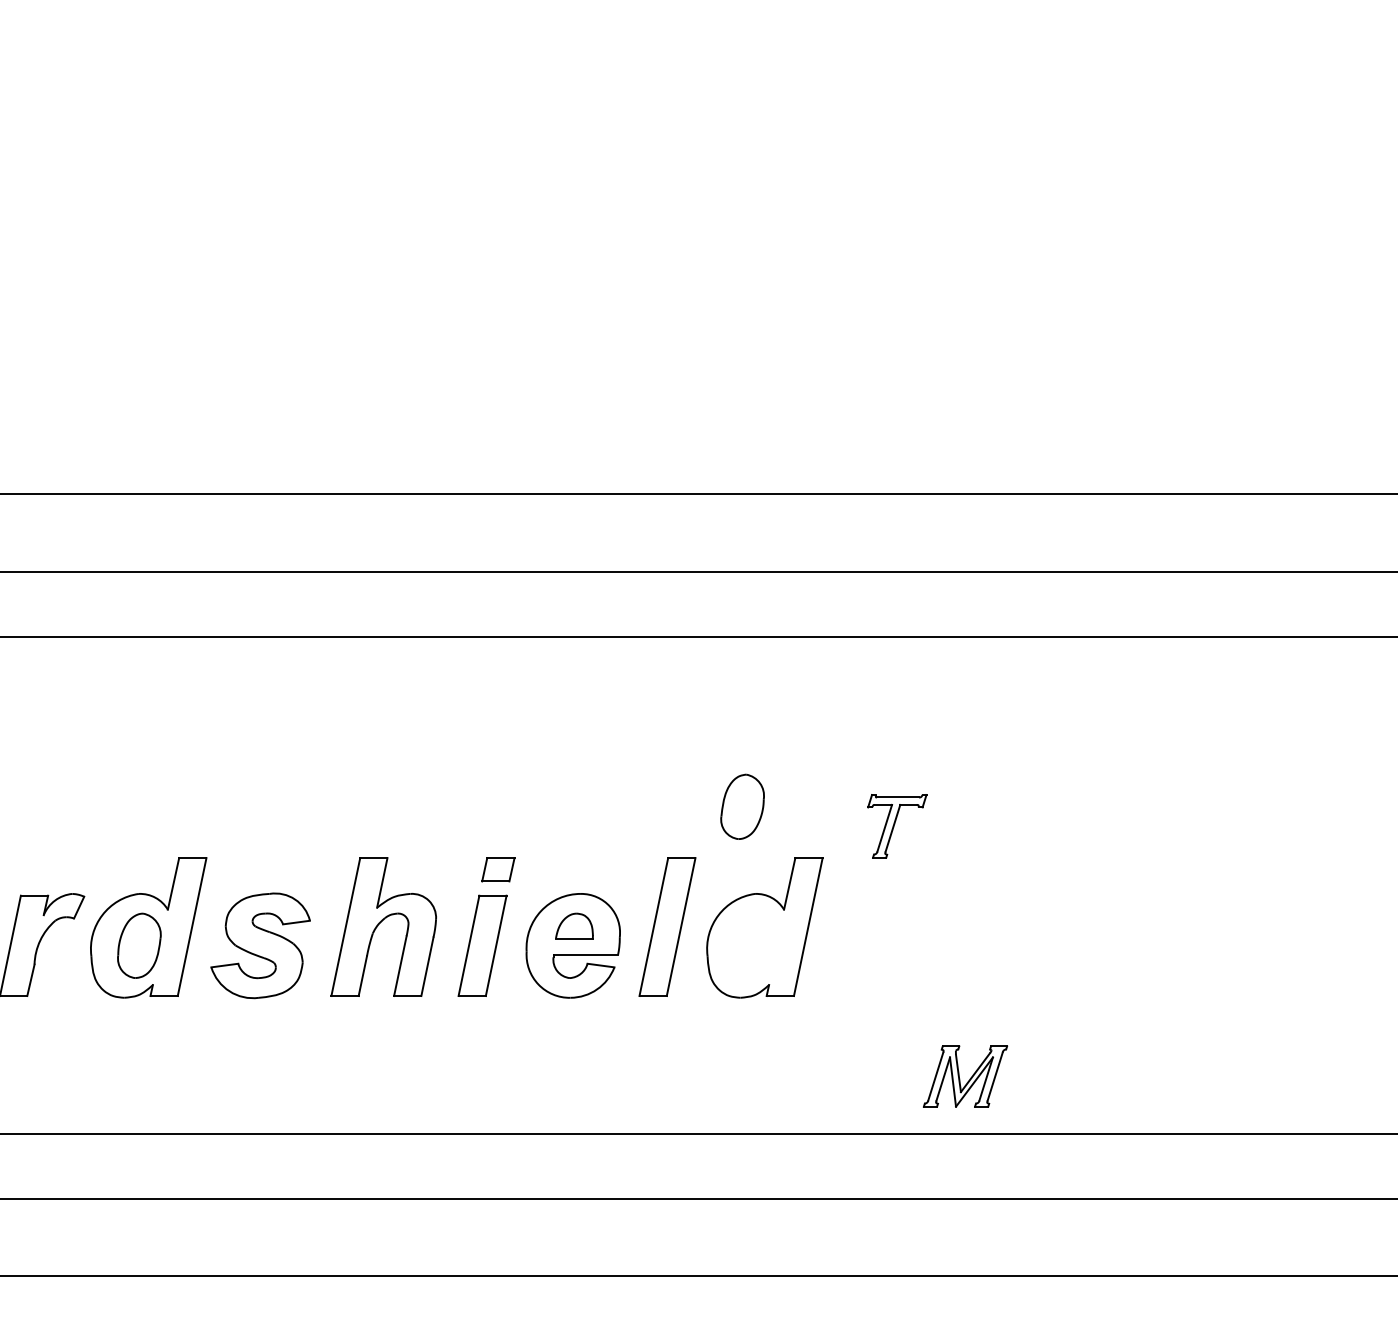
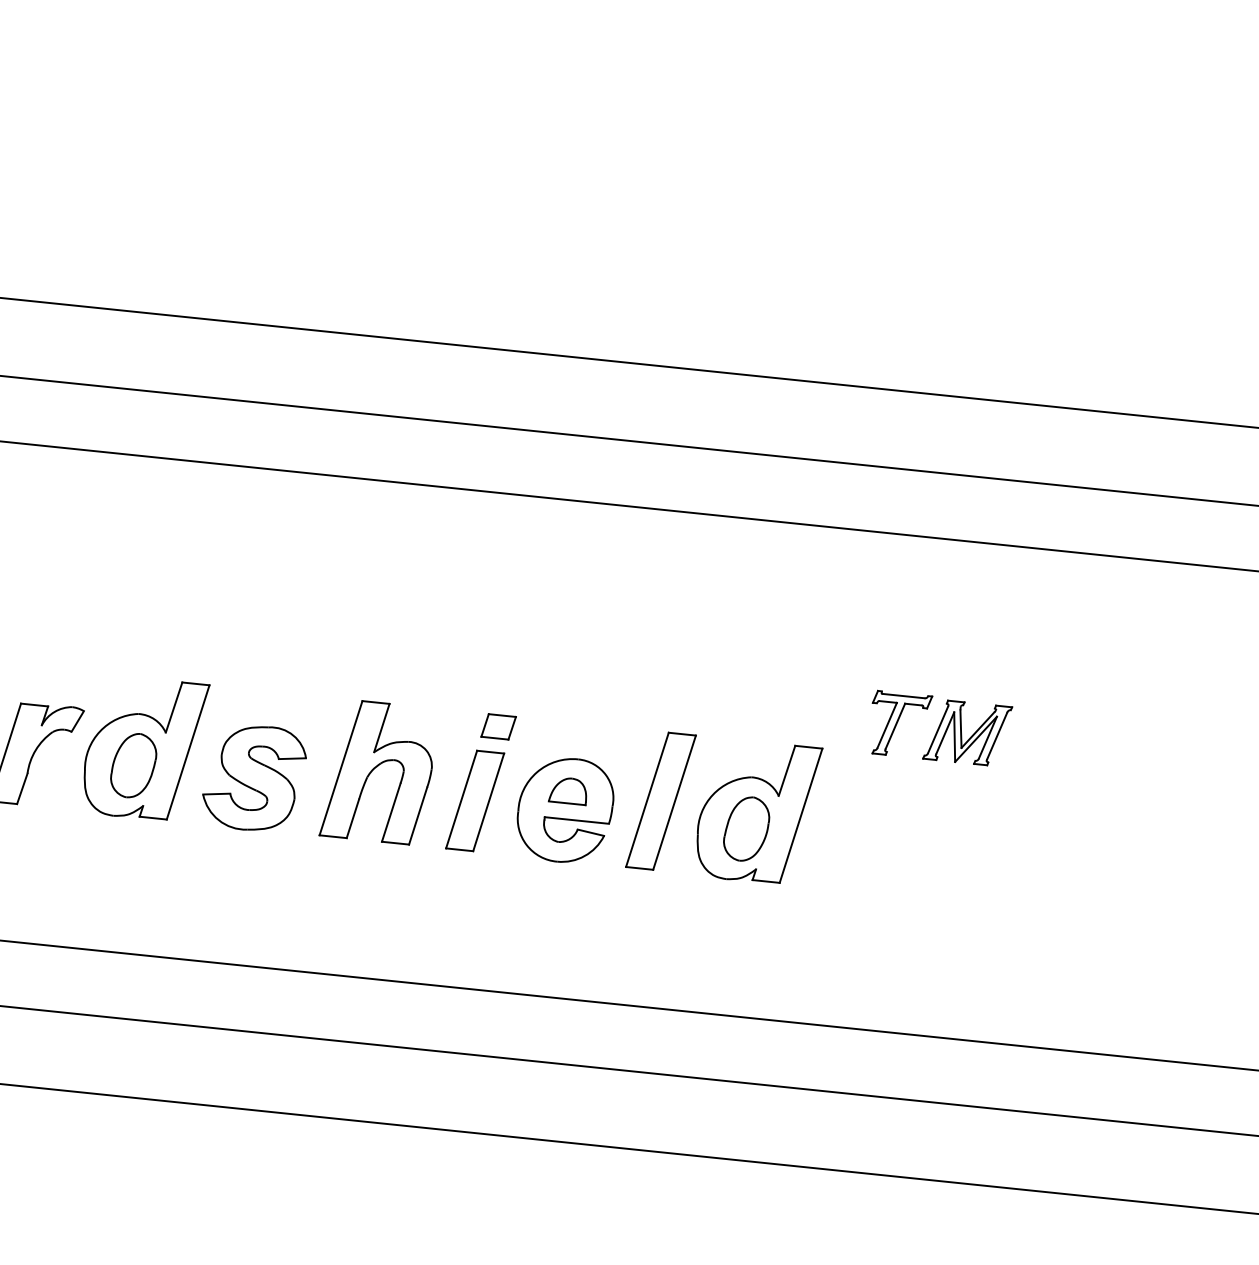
part: (742, 806) -> (746, 828), moved
part: (965, 1076) -> (967, 732), moved

